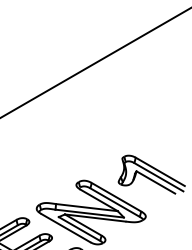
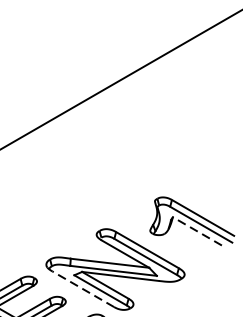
line: (155, 182) -> (196, 231), solid -> dashed
line: (65, 227) -> (82, 288), solid -> dashed

